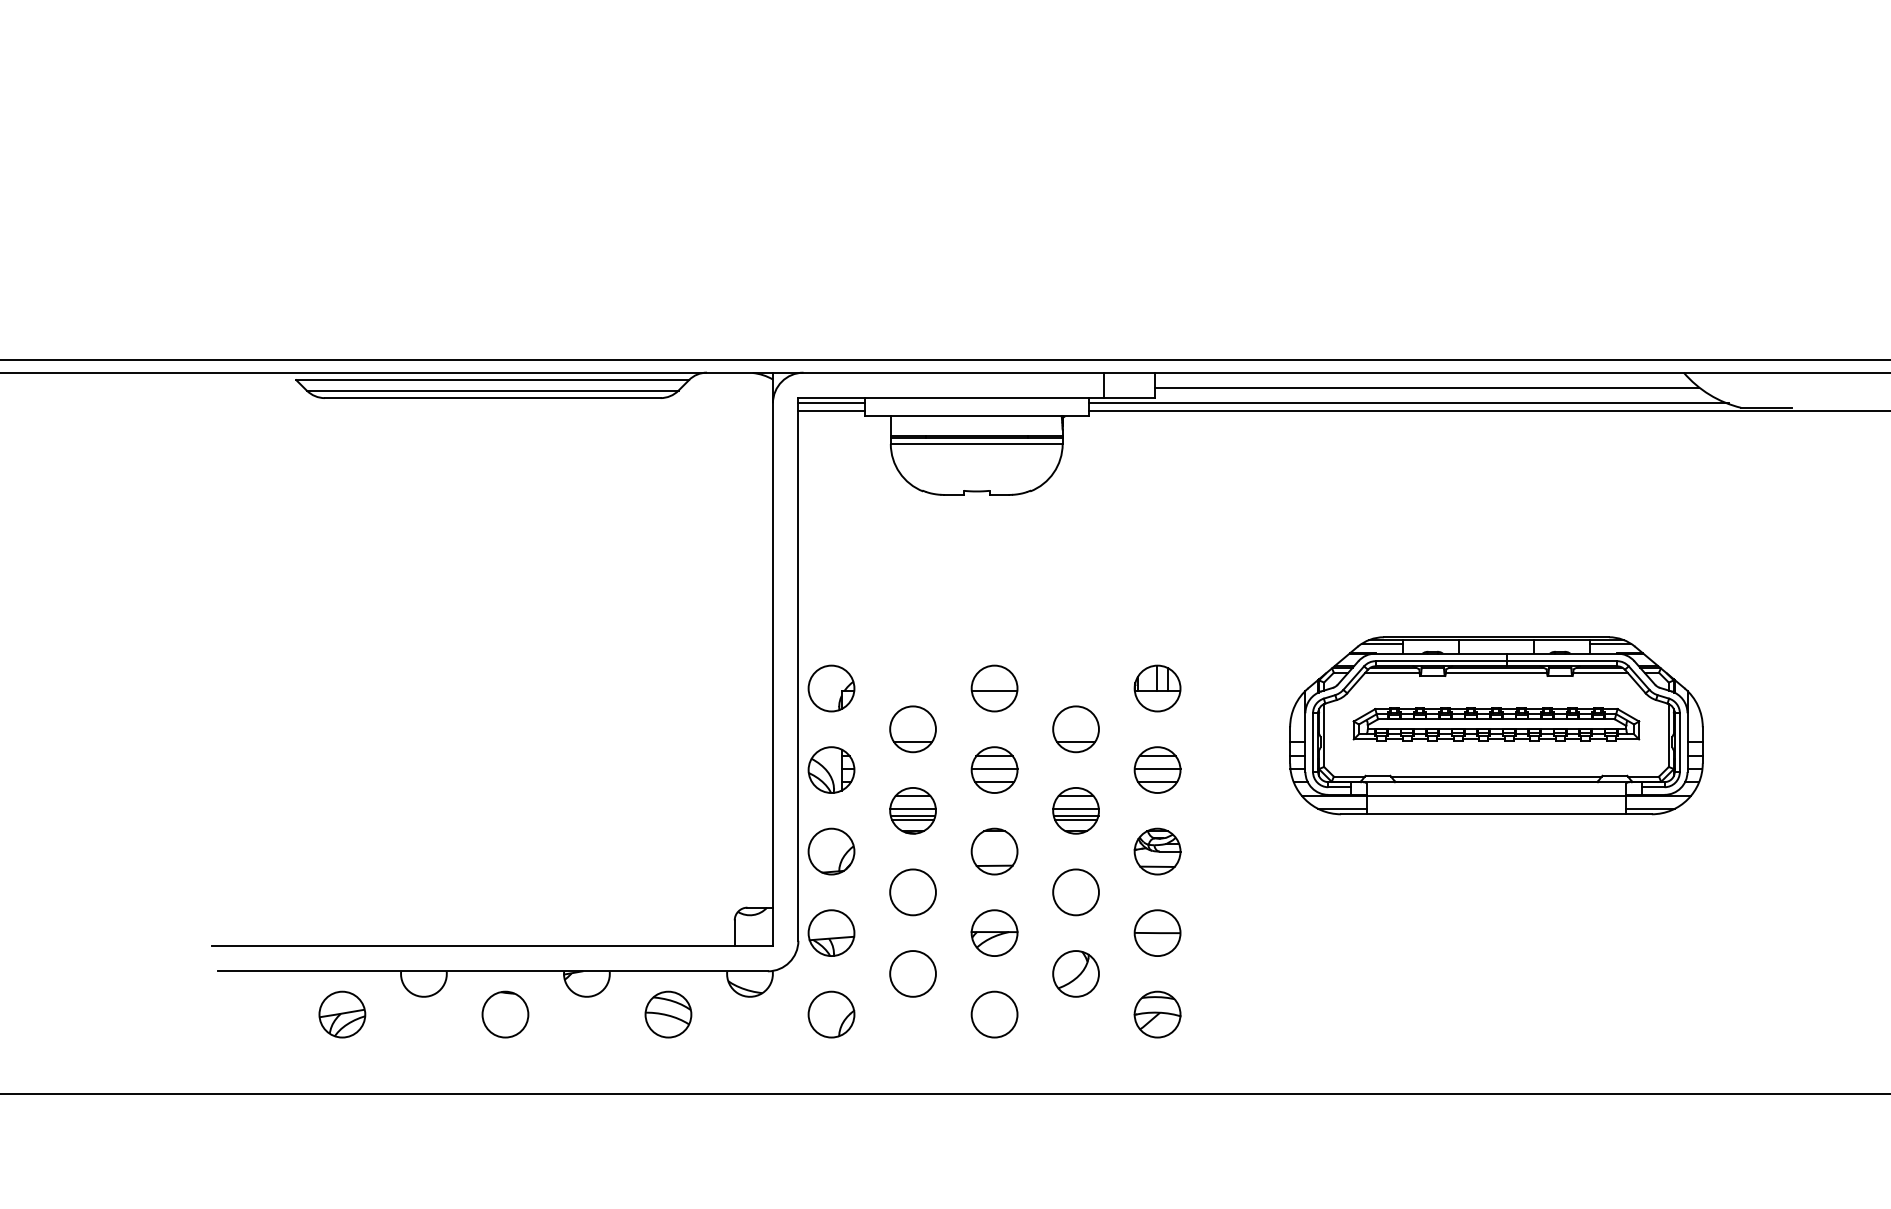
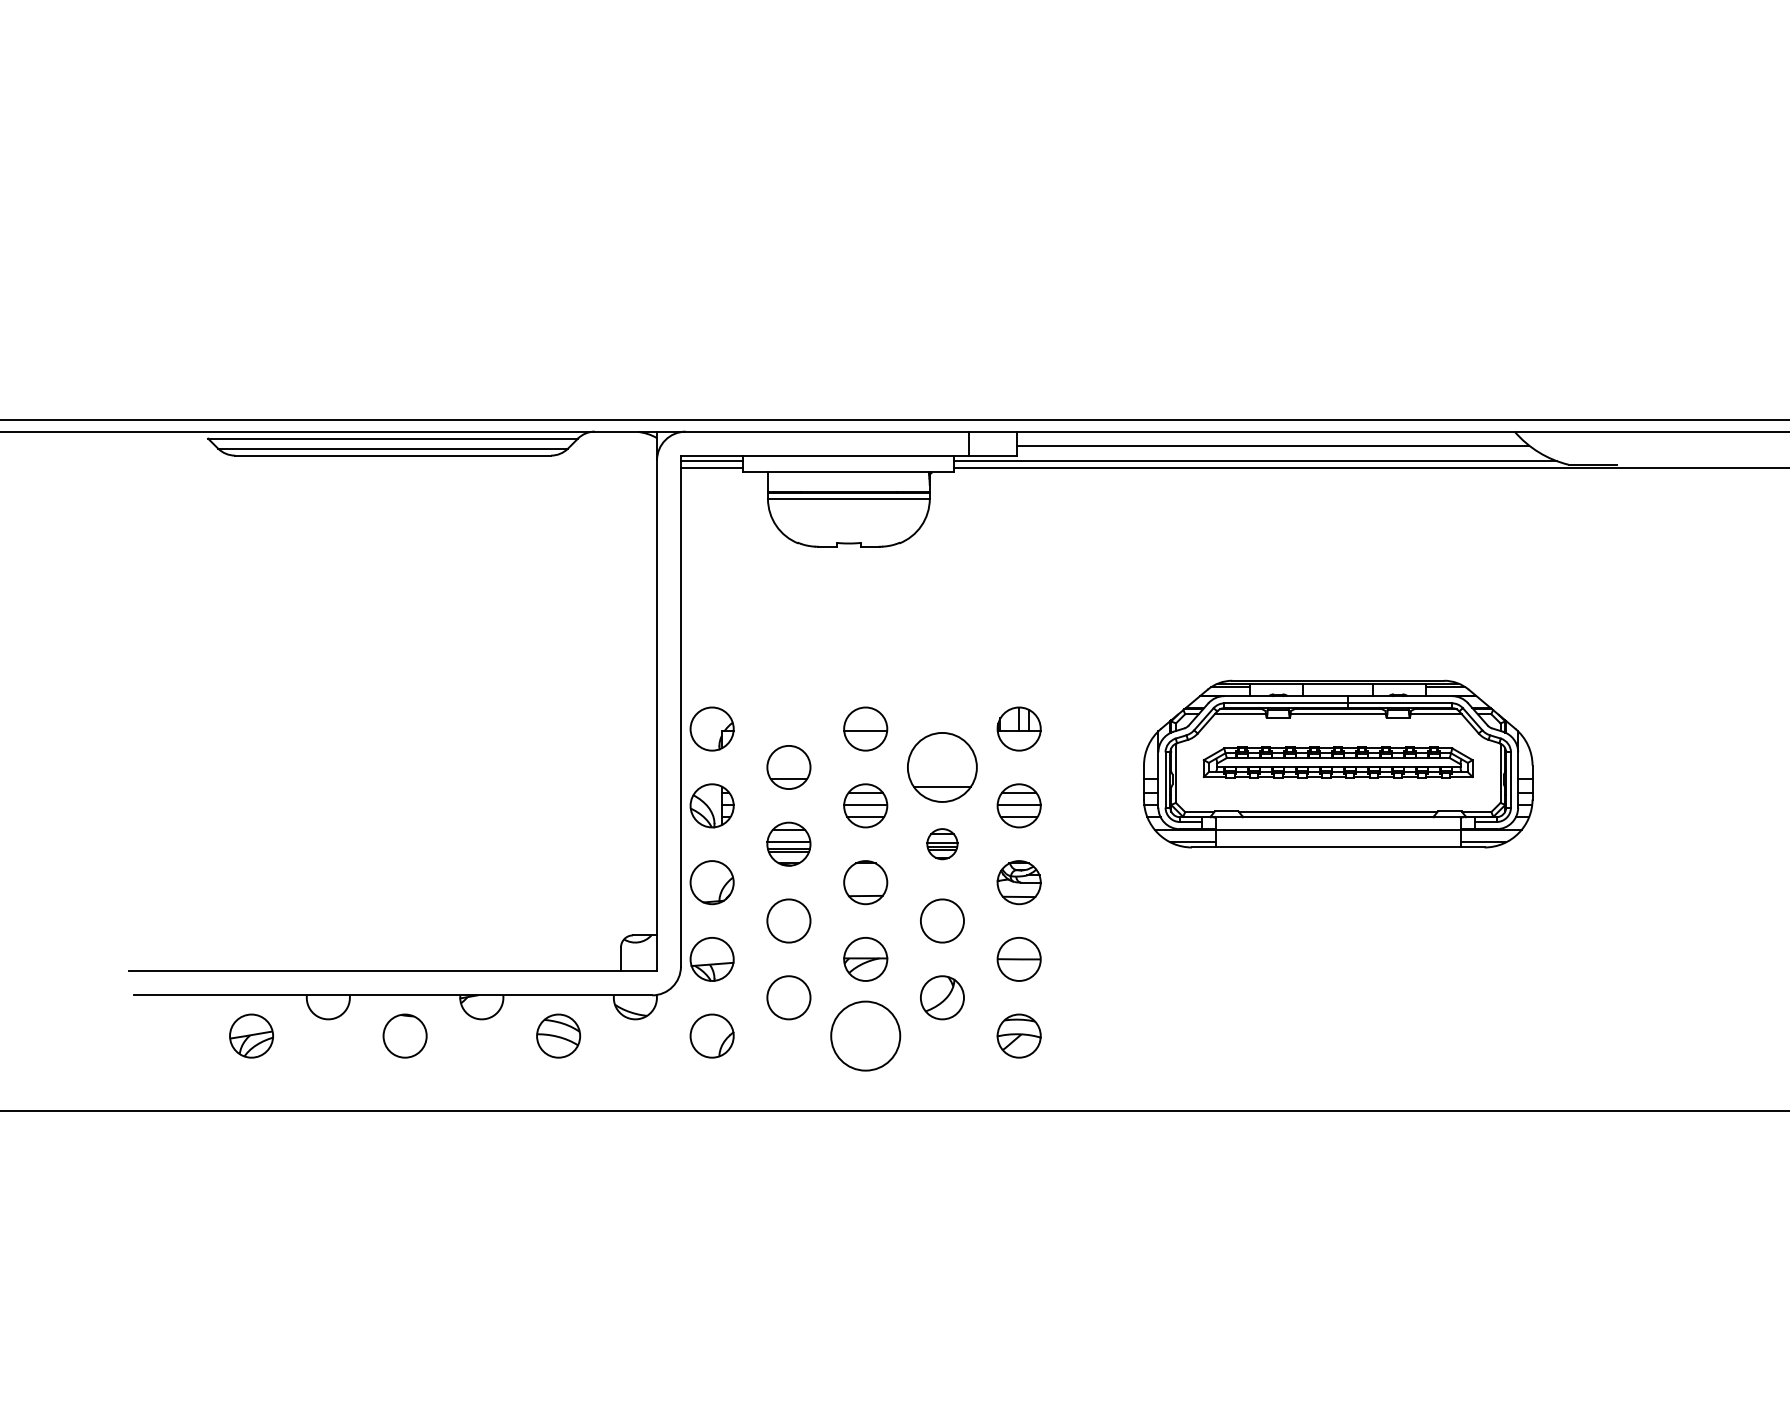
part: (1076, 729) -> (942, 767), size x1.6
part: (1076, 810) -> (942, 843), size x0.7
circle: (994, 1013) -> (865, 1035), size x1.6

